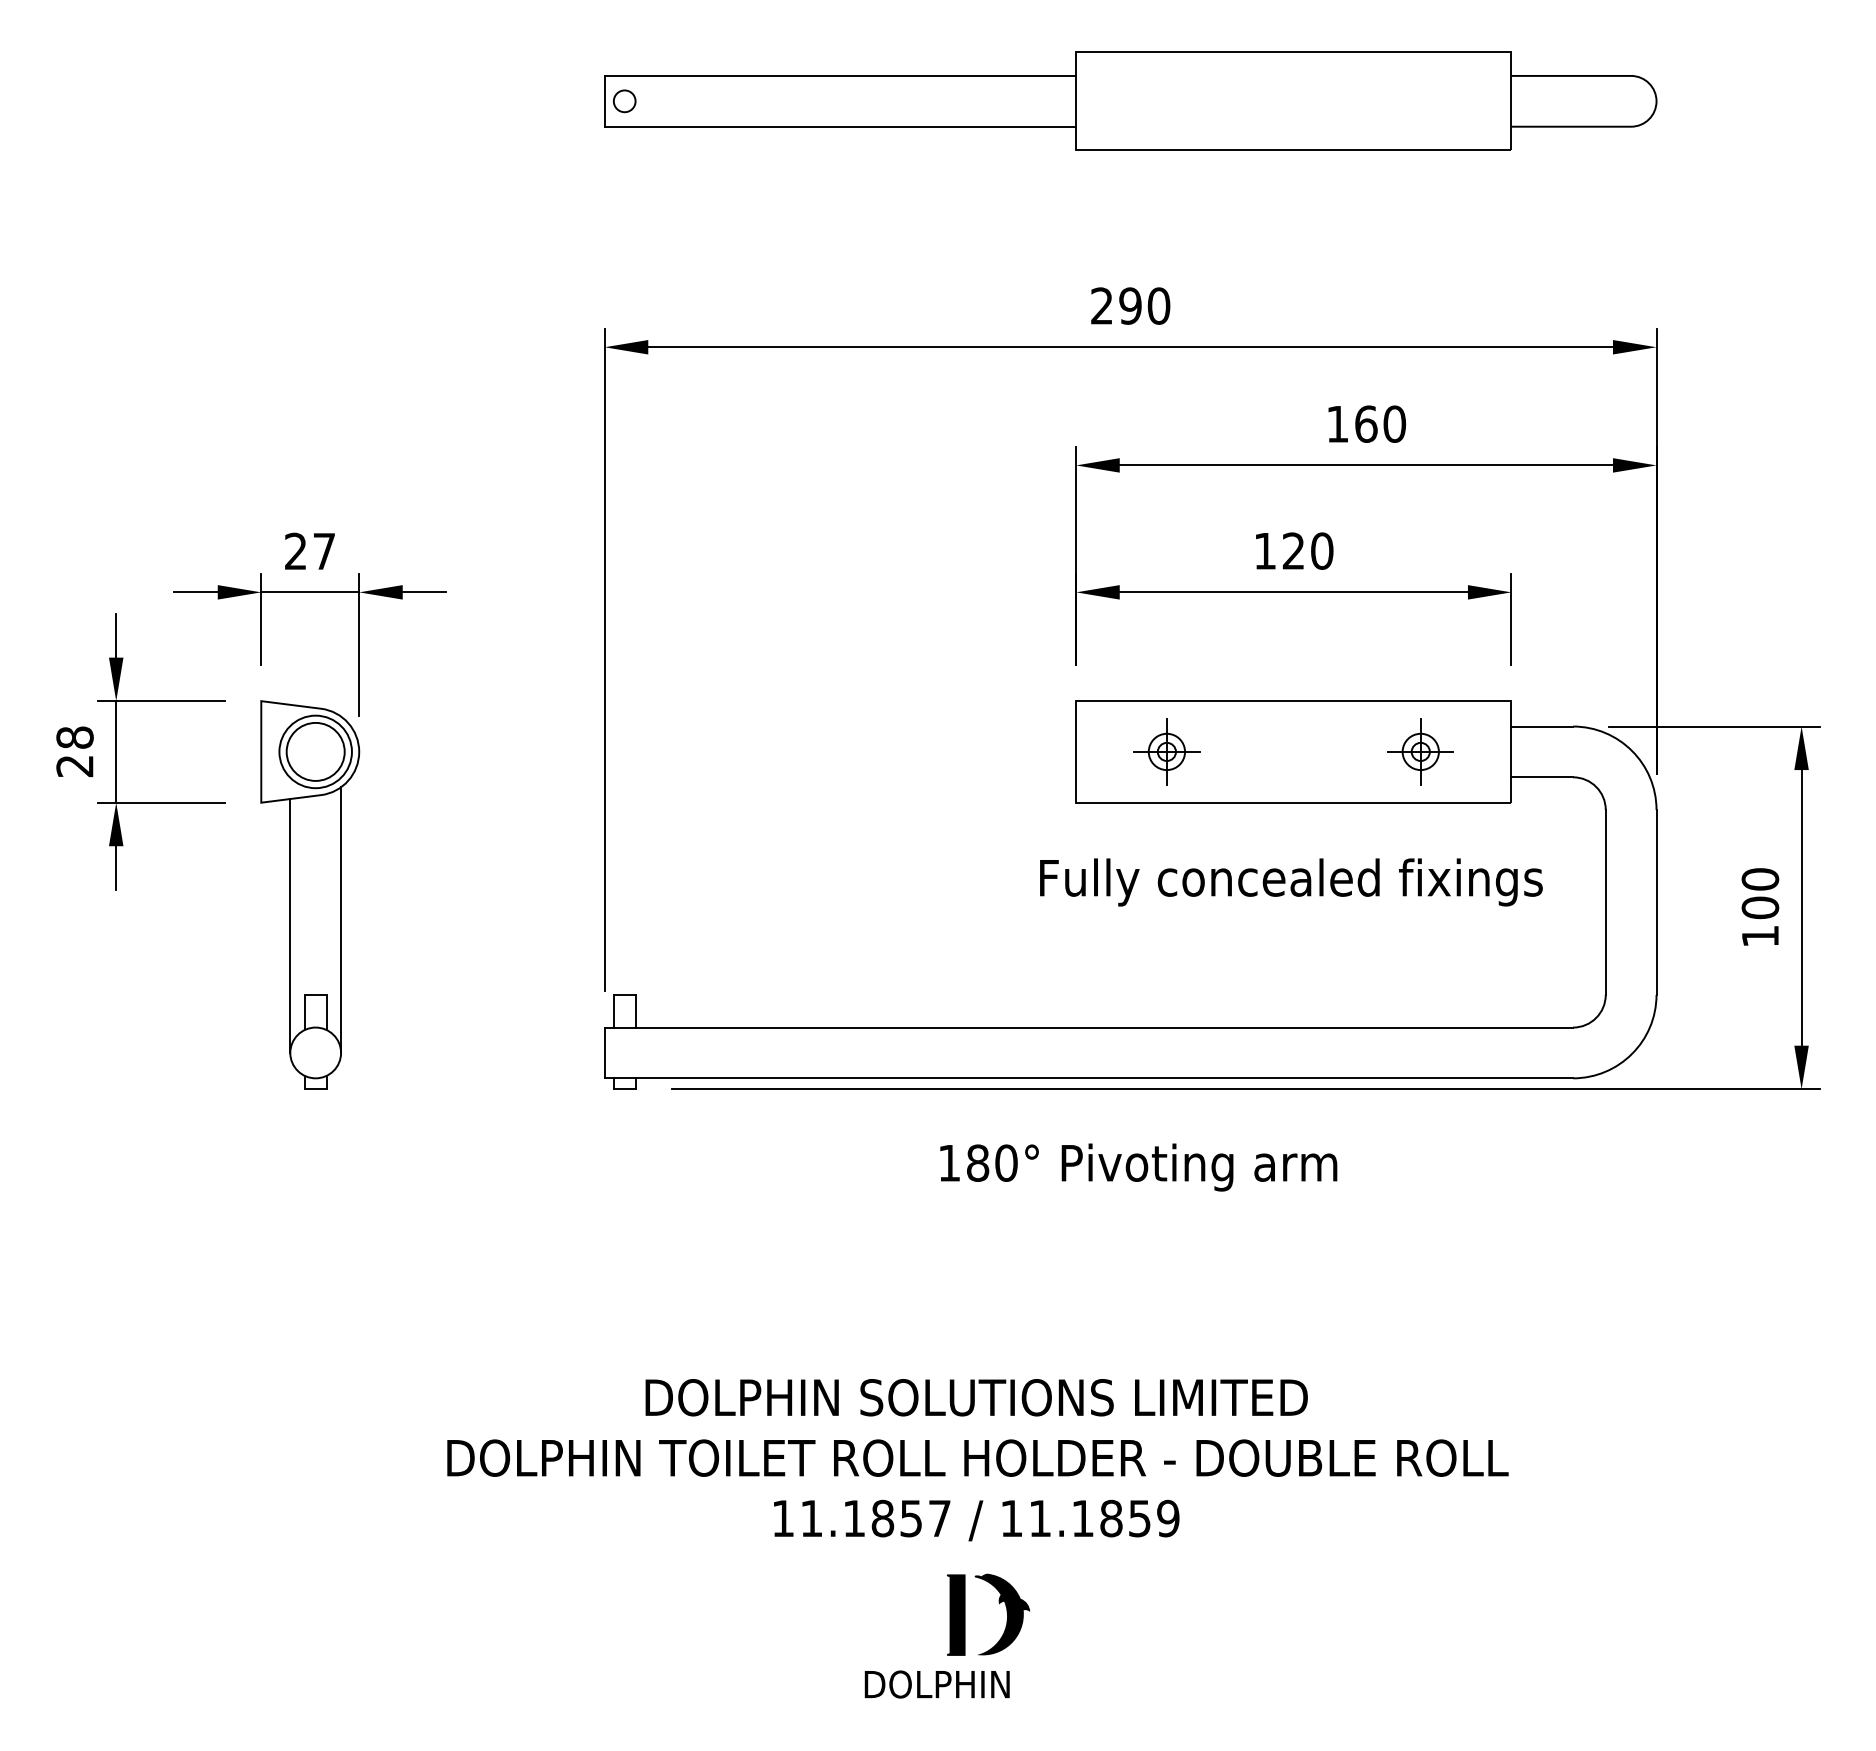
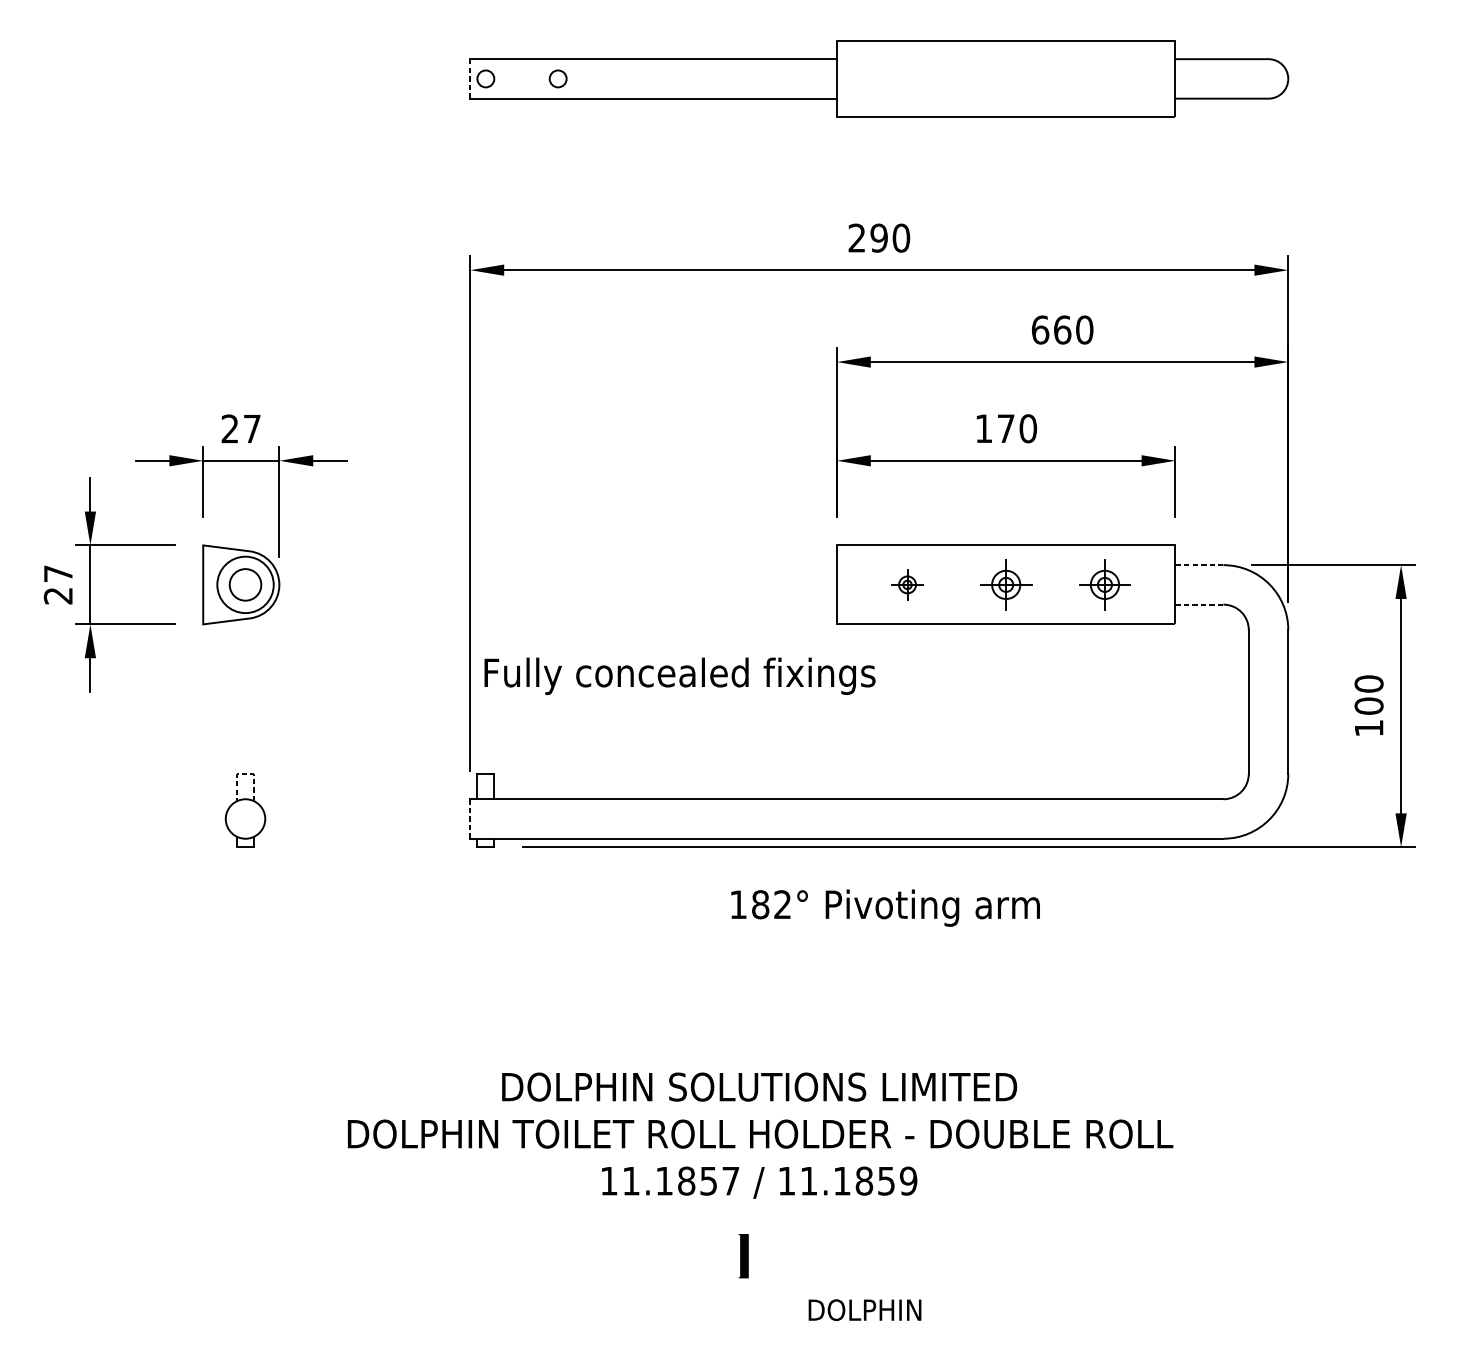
line: (604, 100) -> (470, 78), solid -> dashed
circle: (717, 101) -> (558, 79), added
text: (1337, 423) -> (1040, 329), 160 -> 660
text: (1293, 550) -> (1005, 428), 120 -> 170
line: (1542, 726) -> (1199, 565), solid -> dashed
text: (74, 737) -> (57, 573), 28 -> 27
circle: (315, 751) -> (245, 584), size x0.7
part: (1166, 751) -> (907, 584), size x0.6
part: (1293, 751) -> (1005, 584), added
line: (1542, 777) -> (1199, 604), solid -> dashed
text: (1291, 882) -> (680, 676), moved
line: (341, 919) -> (265, 715), removed
line: (290, 925) -> (225, 719), removed
line: (315, 994) -> (245, 773), solid -> dashed
line: (604, 1052) -> (470, 818), solid -> dashed
text: (1006, 1162) -> (782, 904), 180° -> 182°
part: (956, 1614) -> (743, 1255), size x0.7
fill: (1002, 1614) -> (779, 1255), removed
text: (936, 1684) -> (864, 1310), moved

